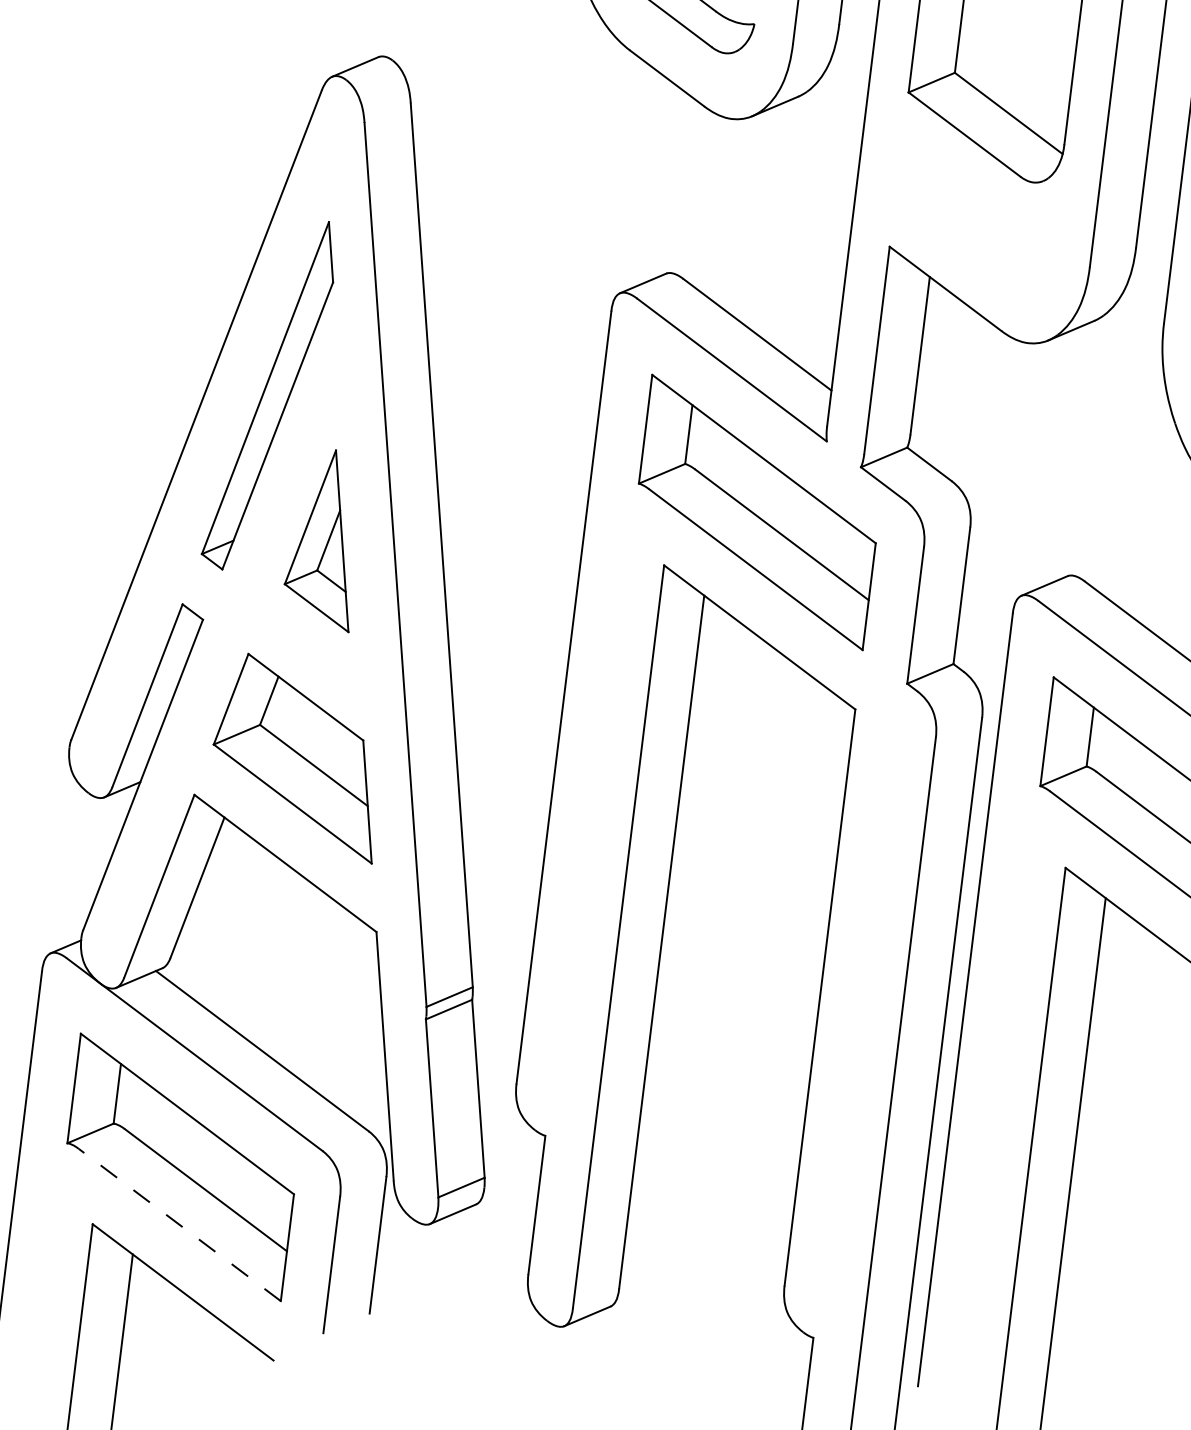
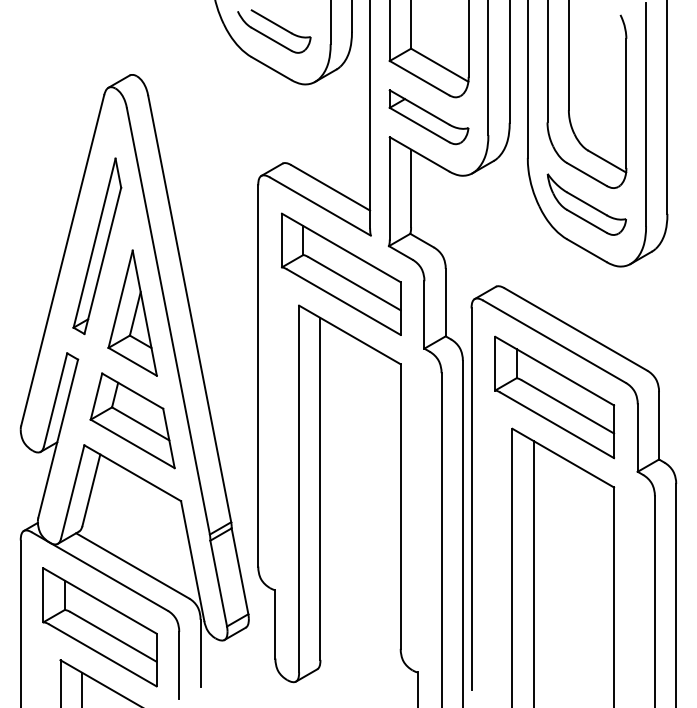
part: (972, 216) -> (428, 117), added
part: (324, 537) -> (132, 312), size x1.43
line: (178, 1225) -> (102, 655), dashed -> solid

